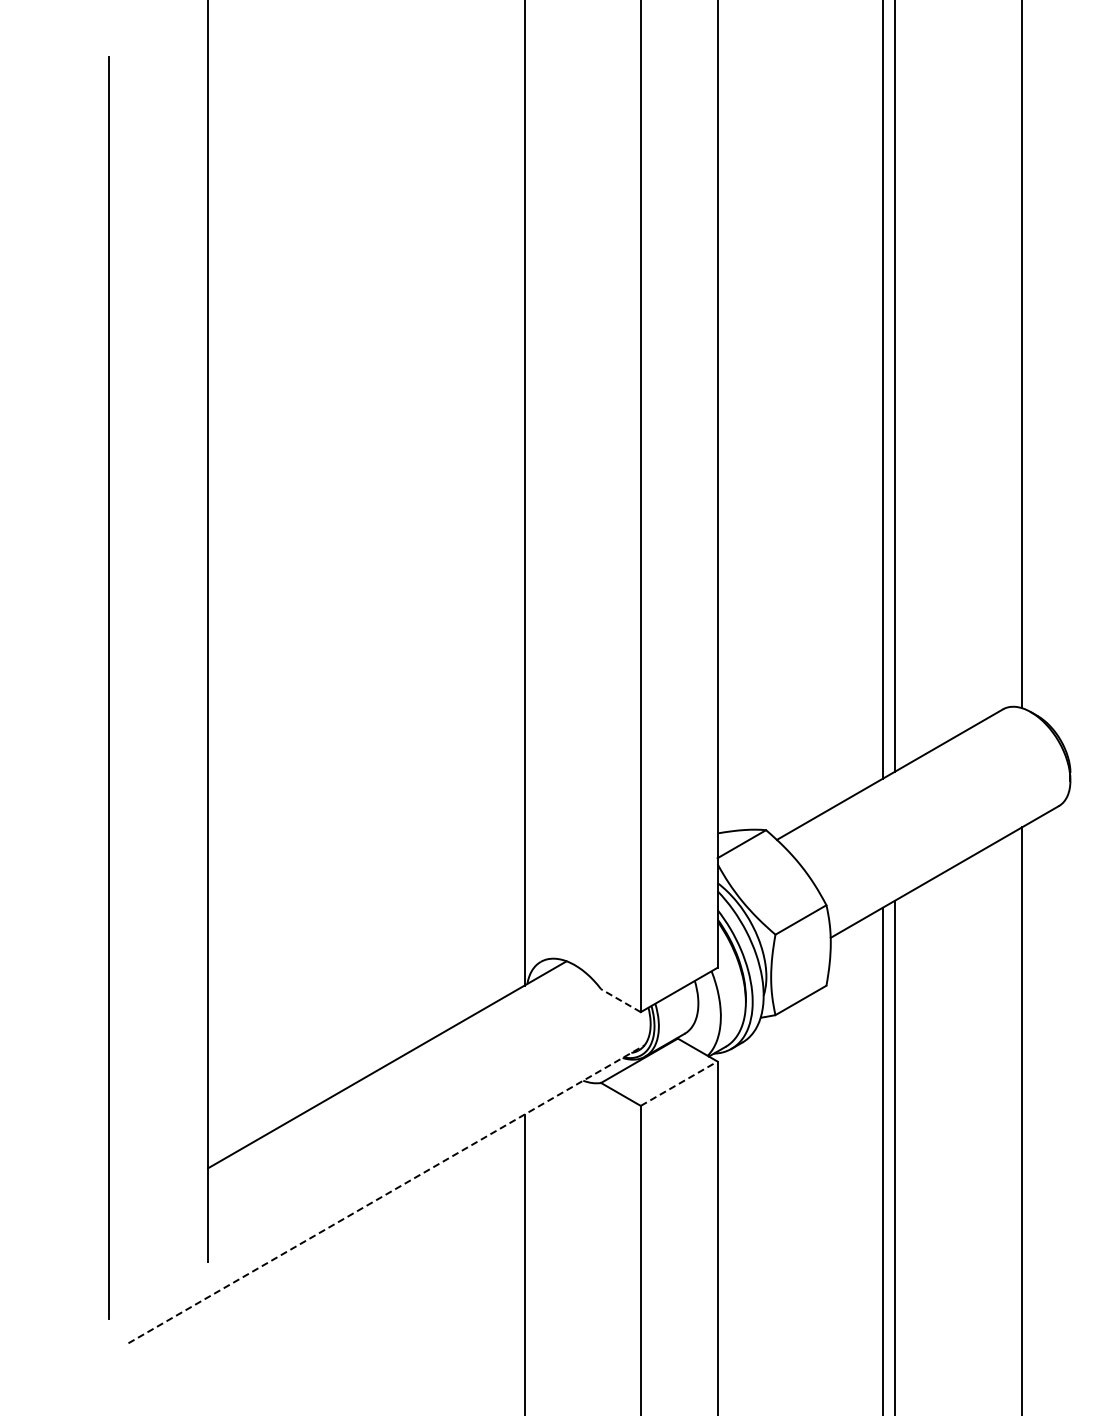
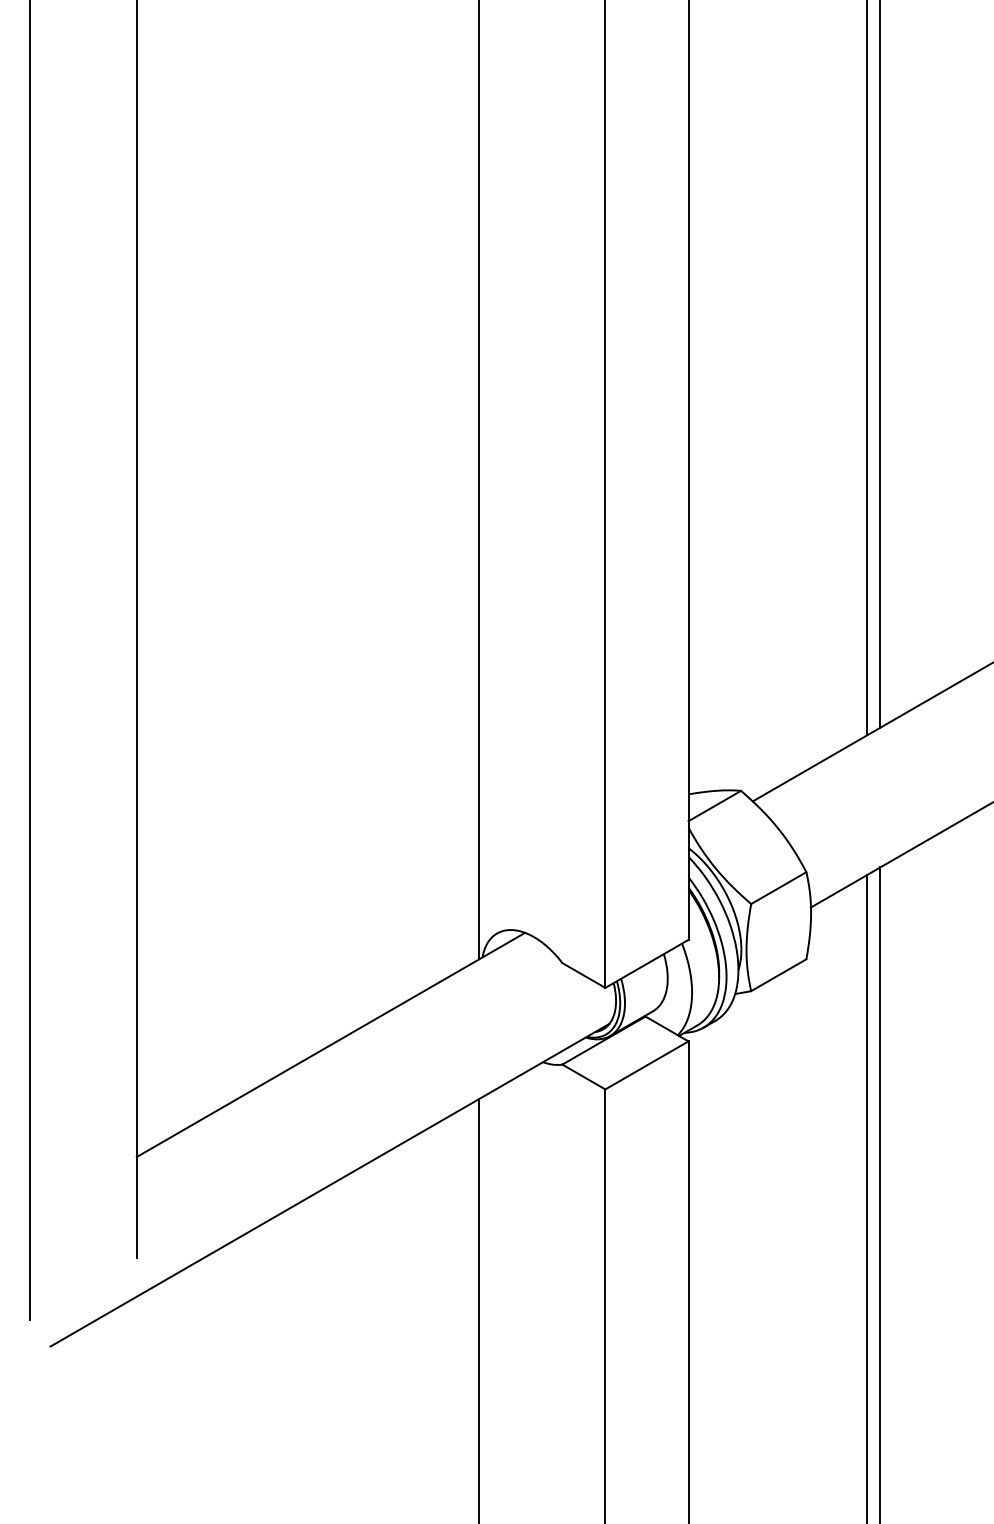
line: (620, 1000) -> (583, 975), dashed -> solid
line: (679, 1083) -> (647, 1065), dashed -> solid
line: (386, 1194) -> (330, 1185), dashed -> solid

